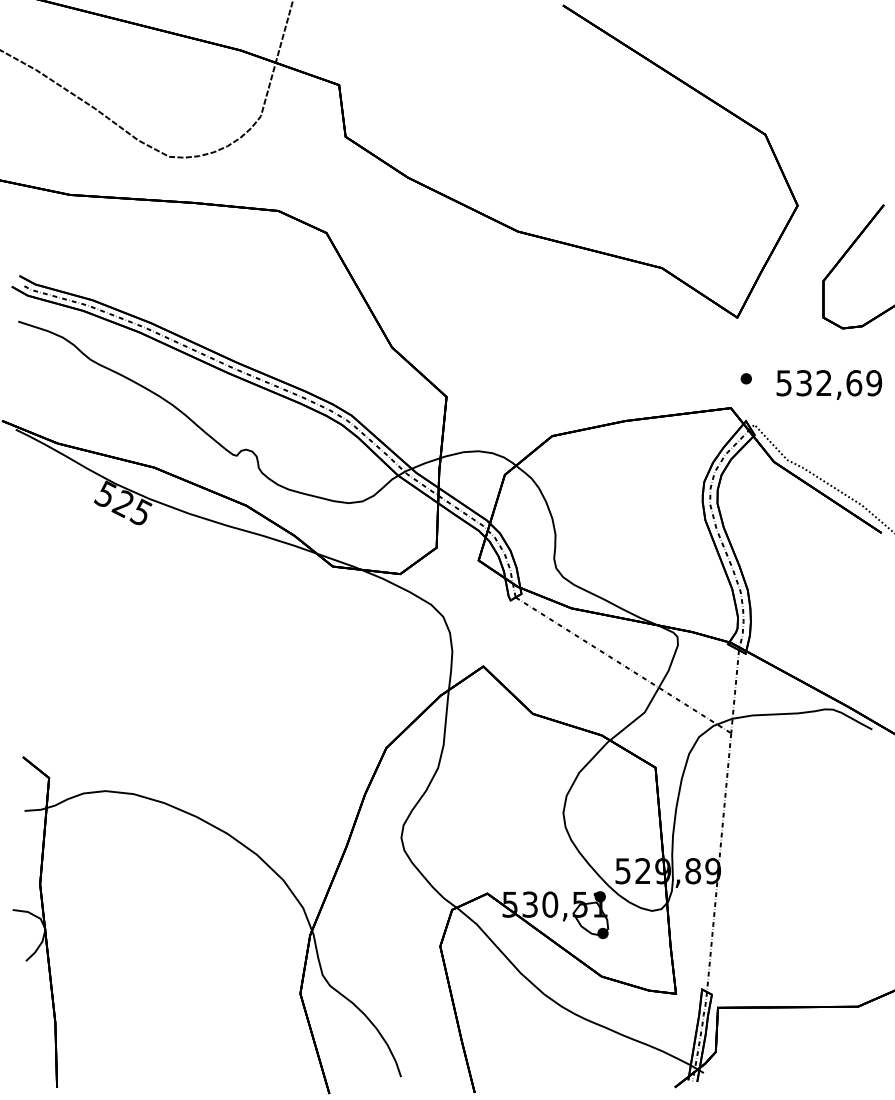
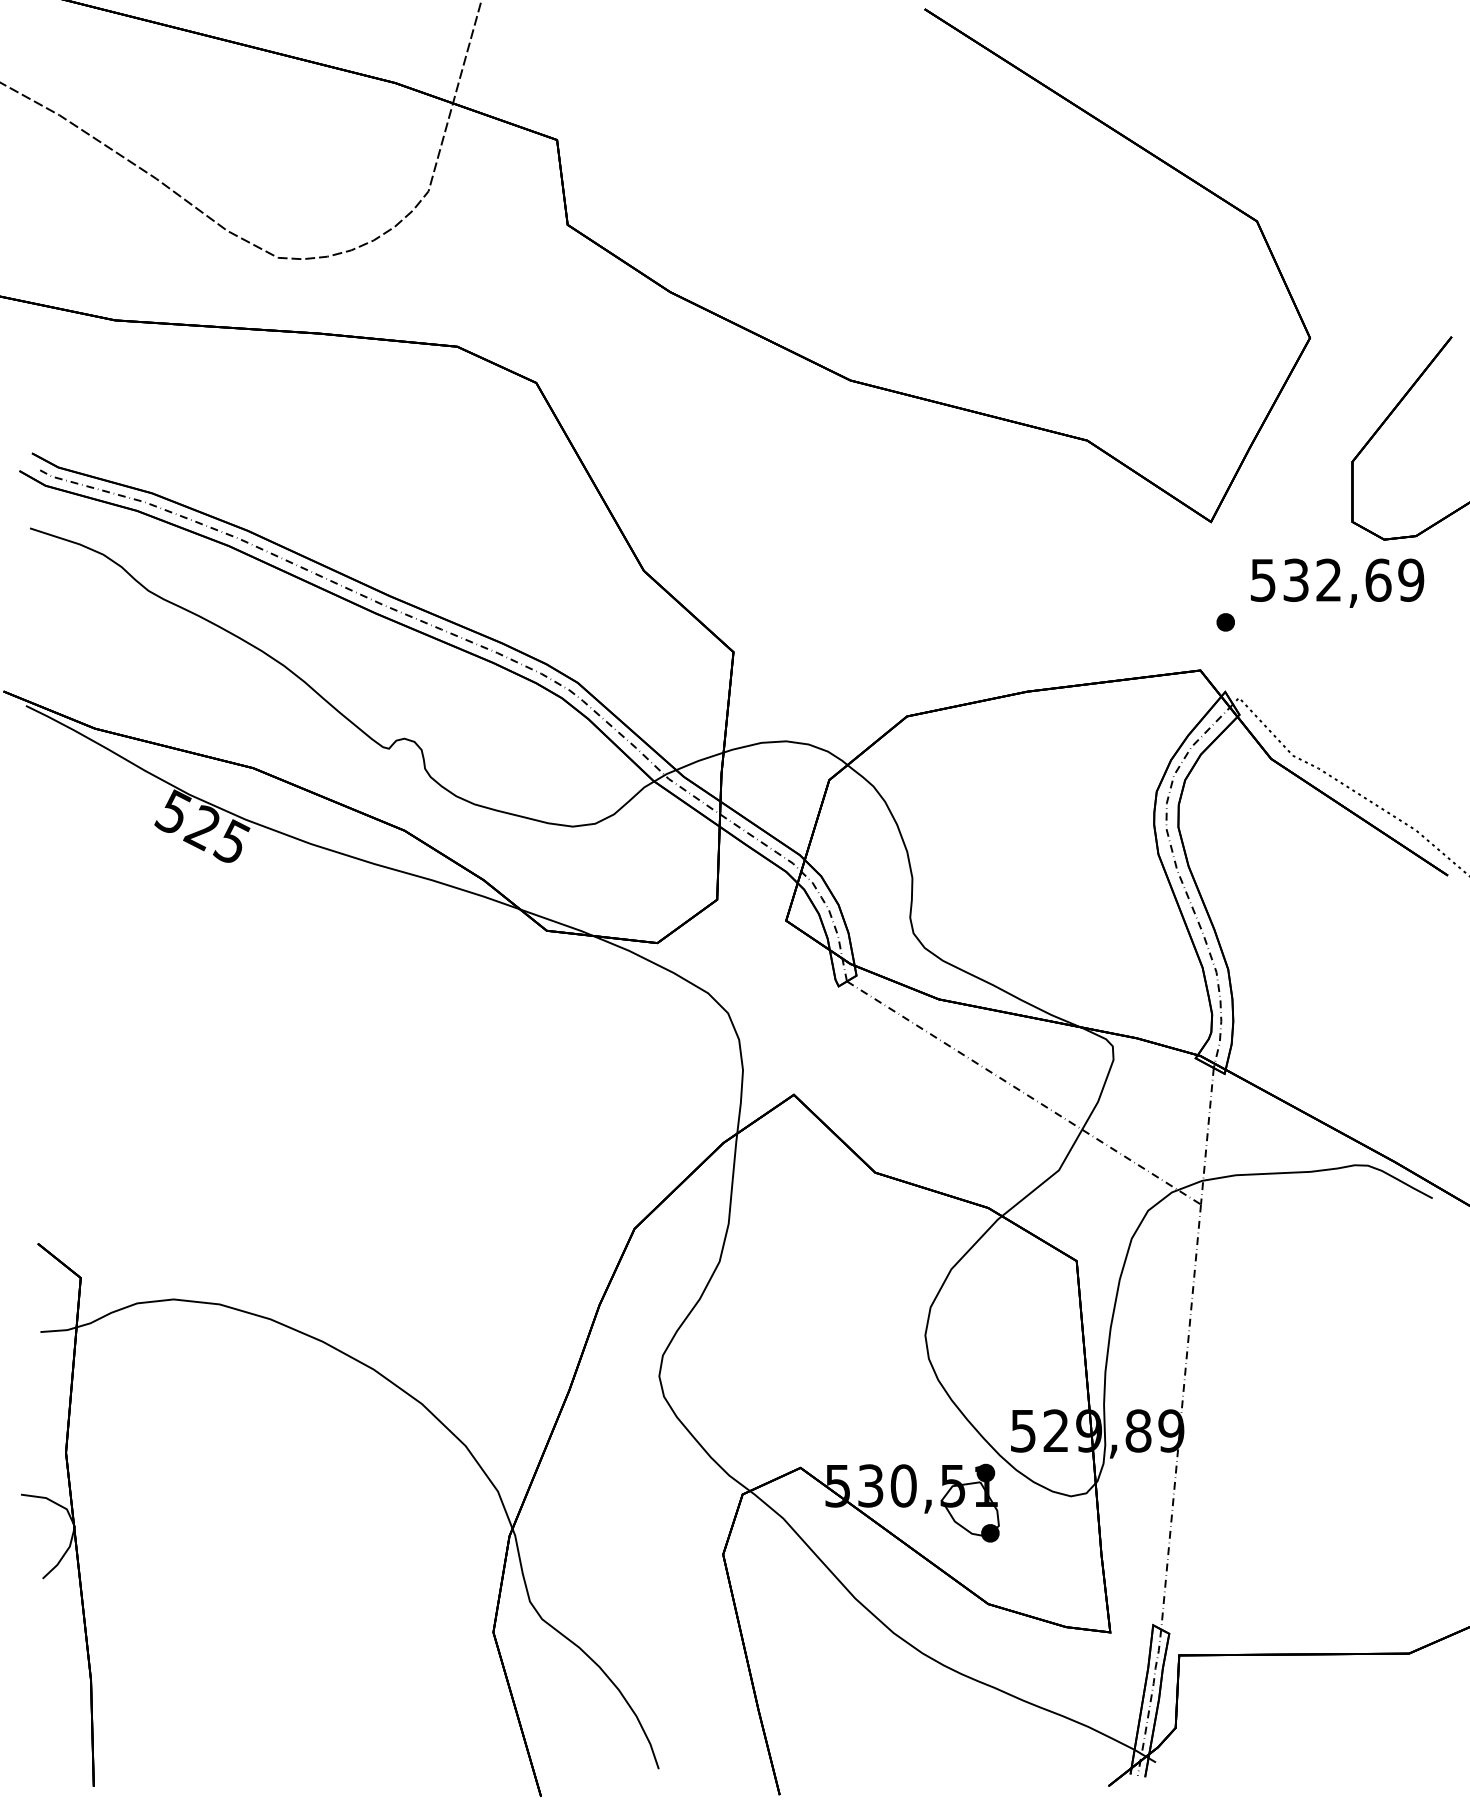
text: (829, 384) -> (1337, 582), moved

